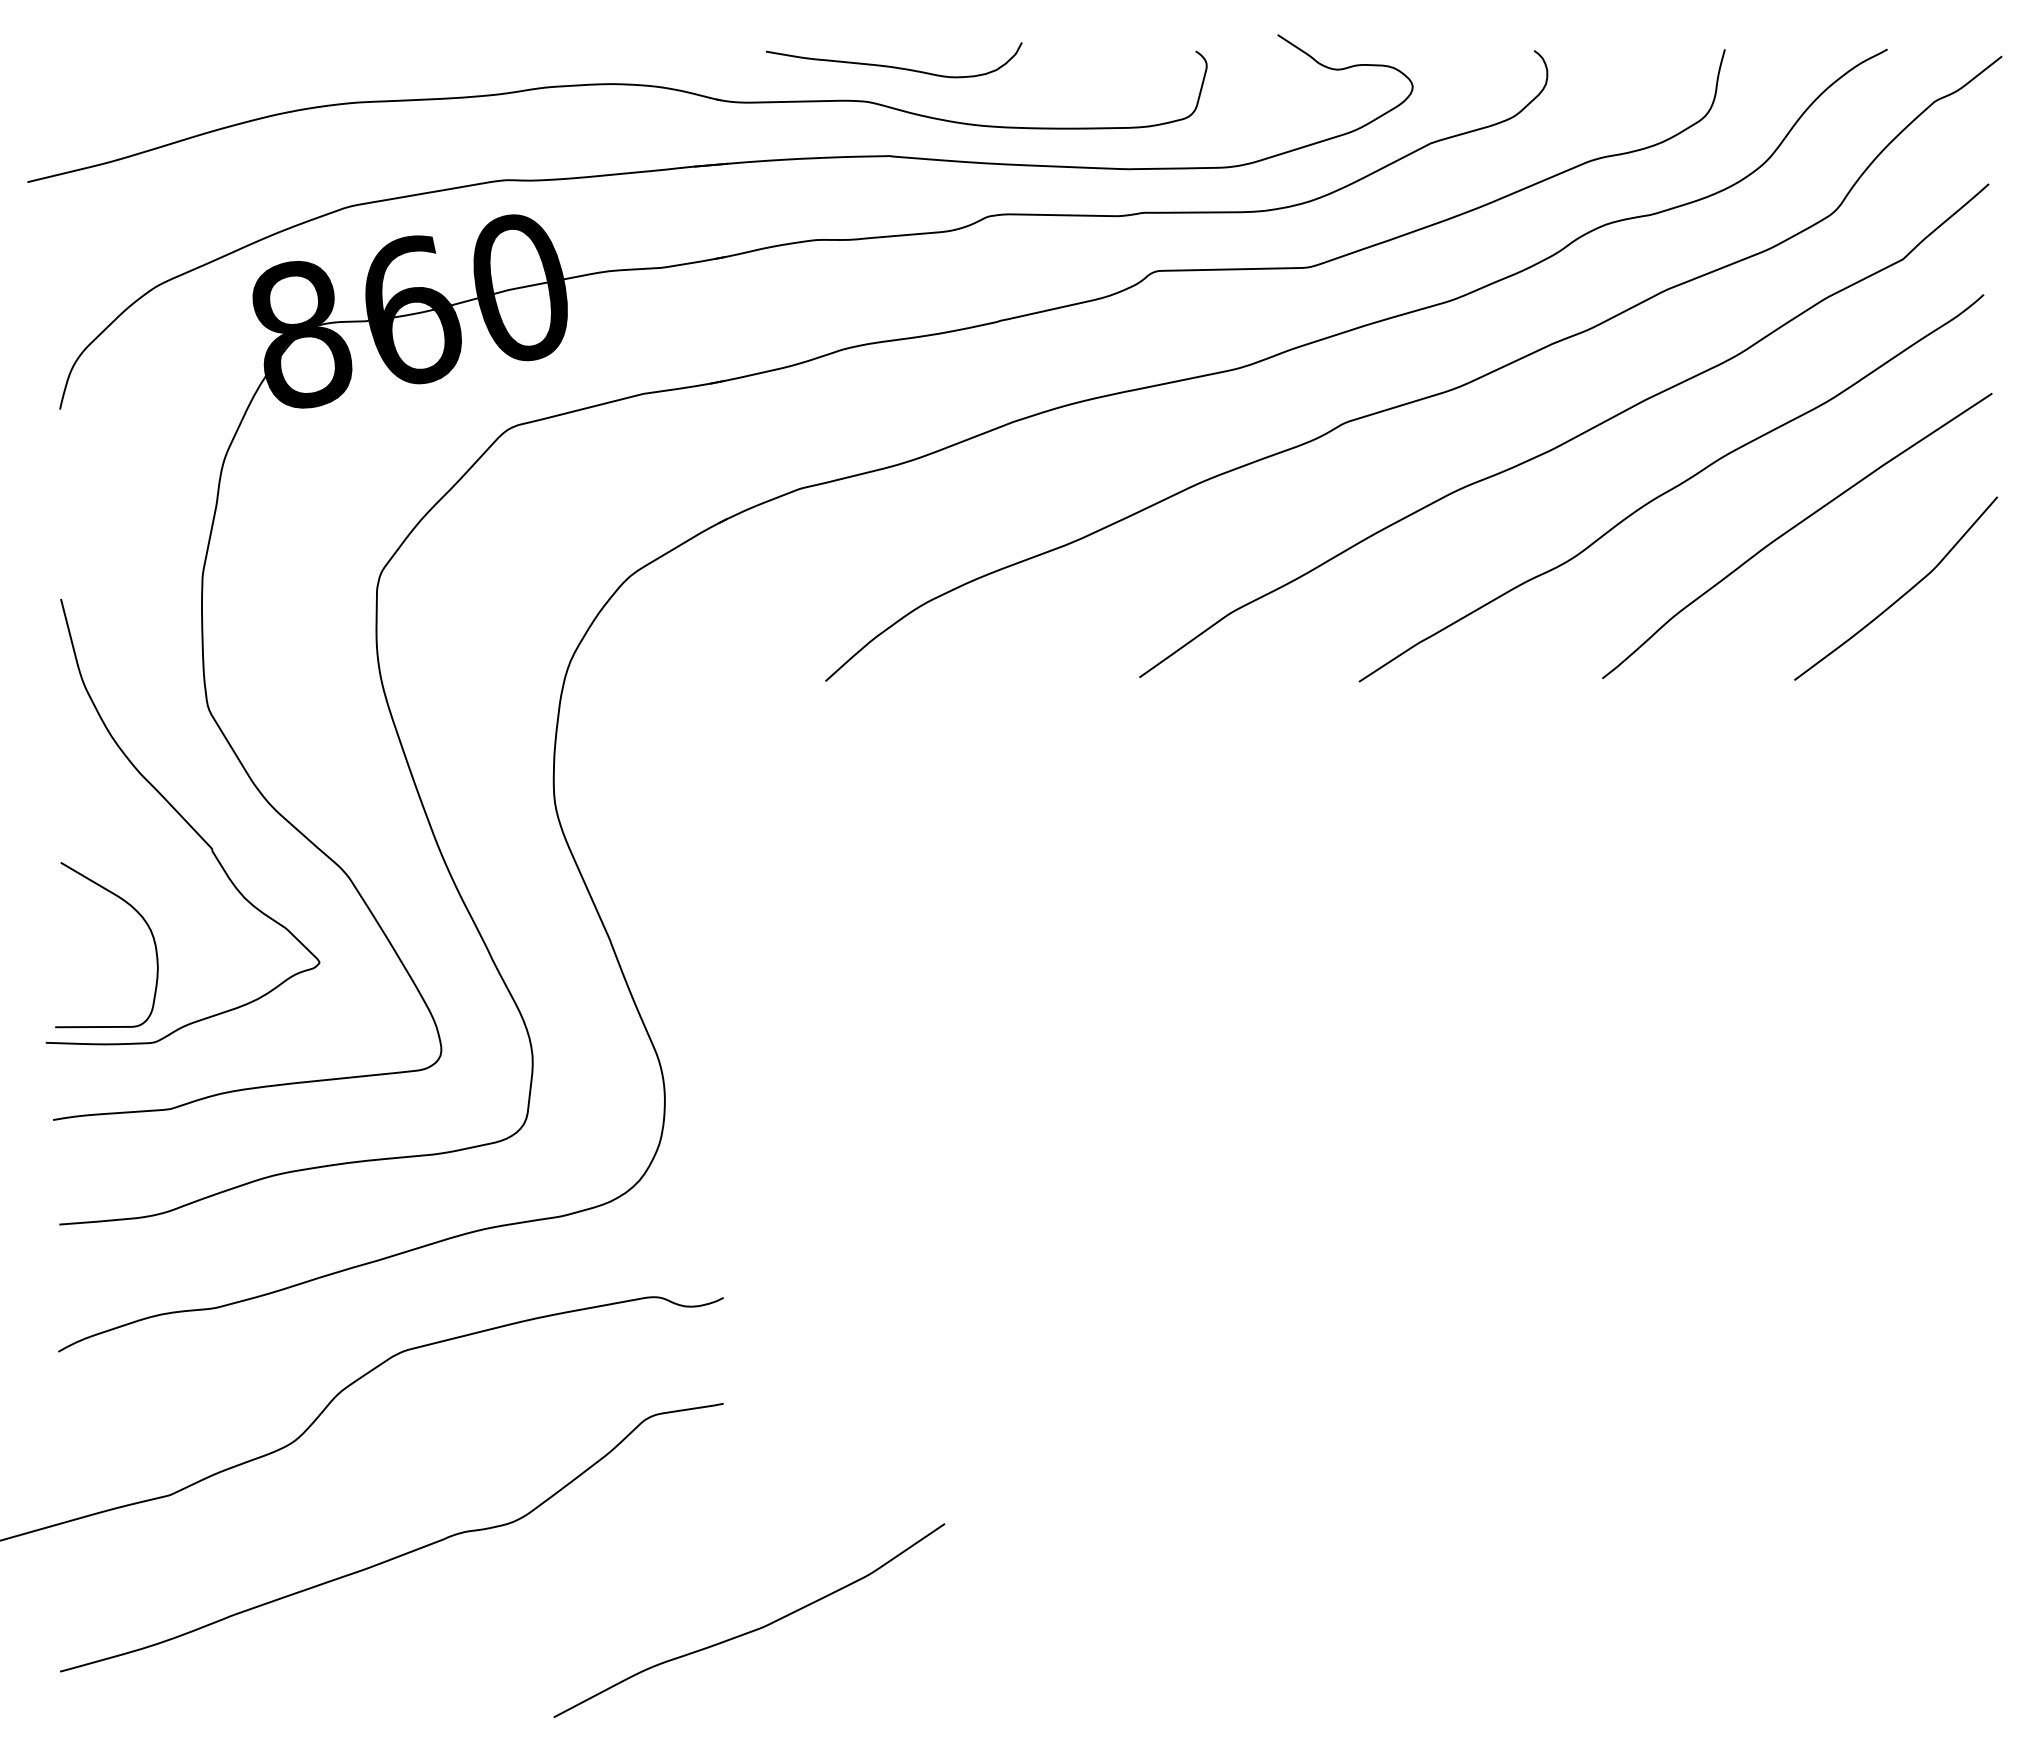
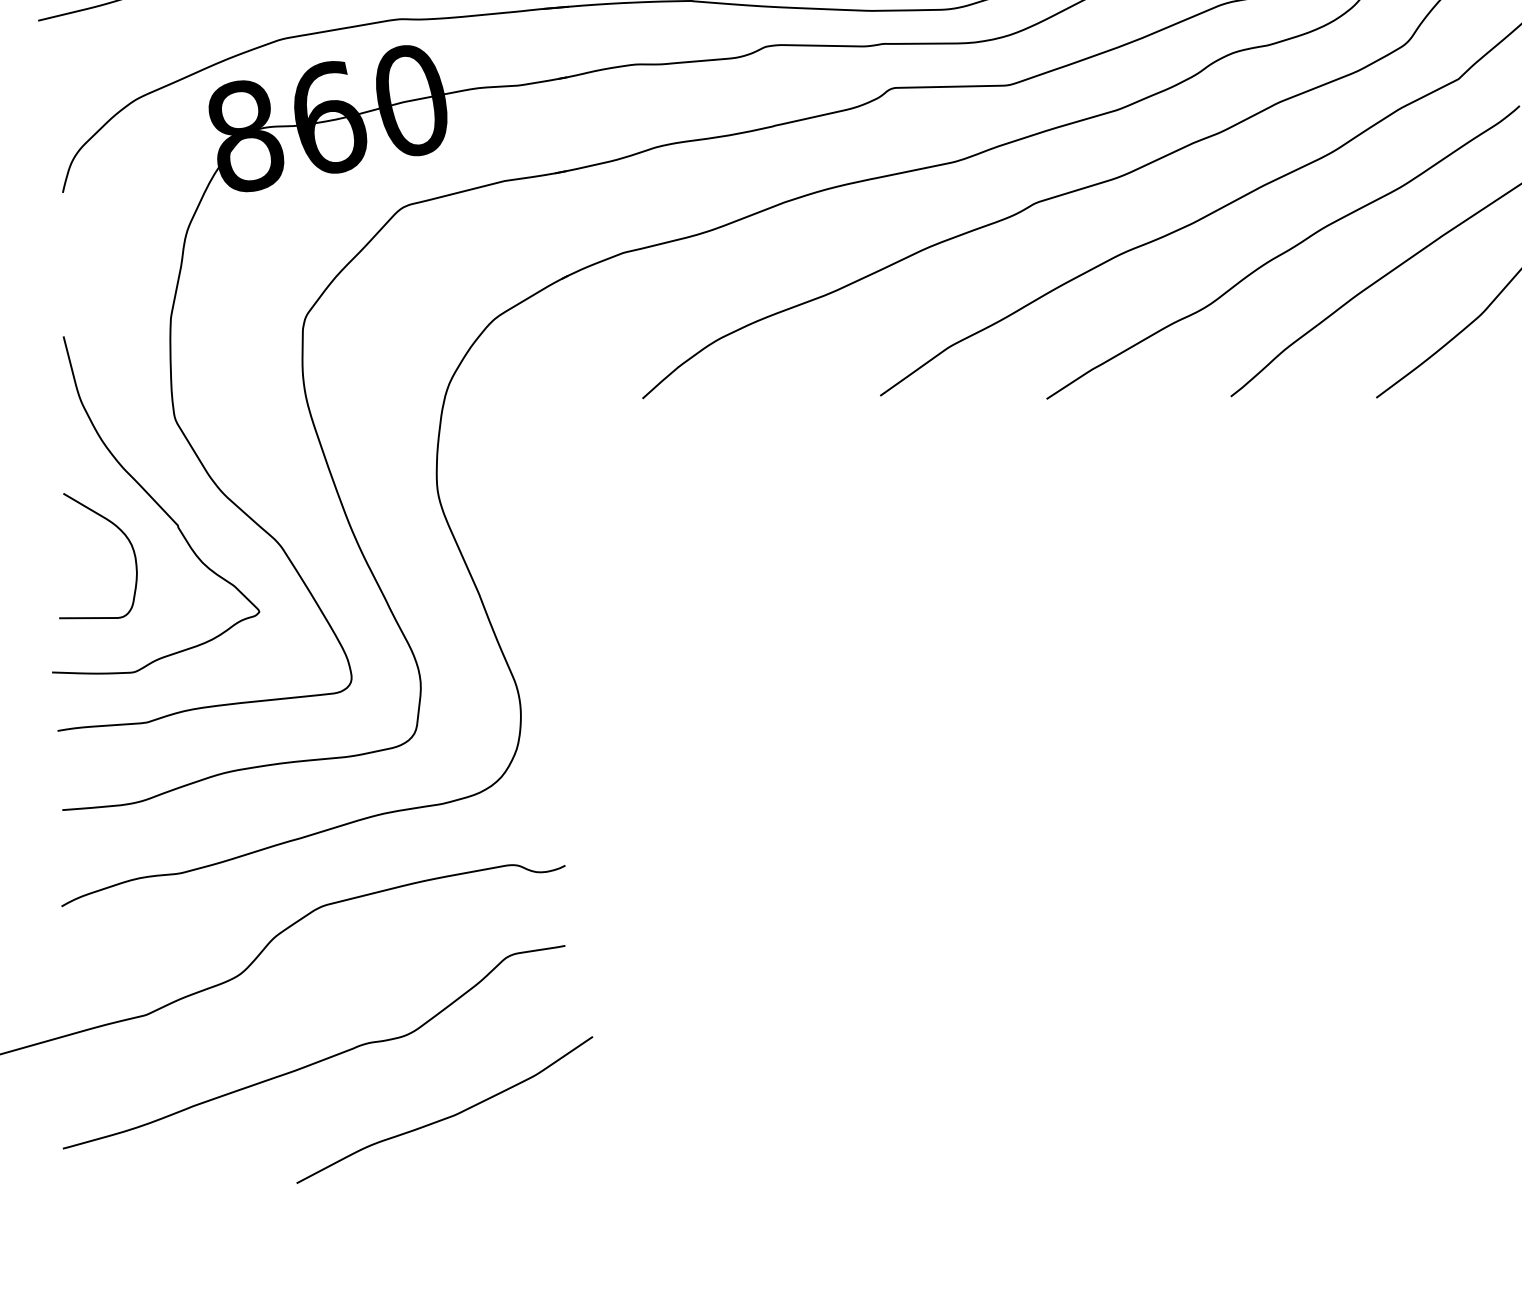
curve: (137, 913) -> (121, 532), moved
curve: (751, 1630) -> (446, 1117), moved

